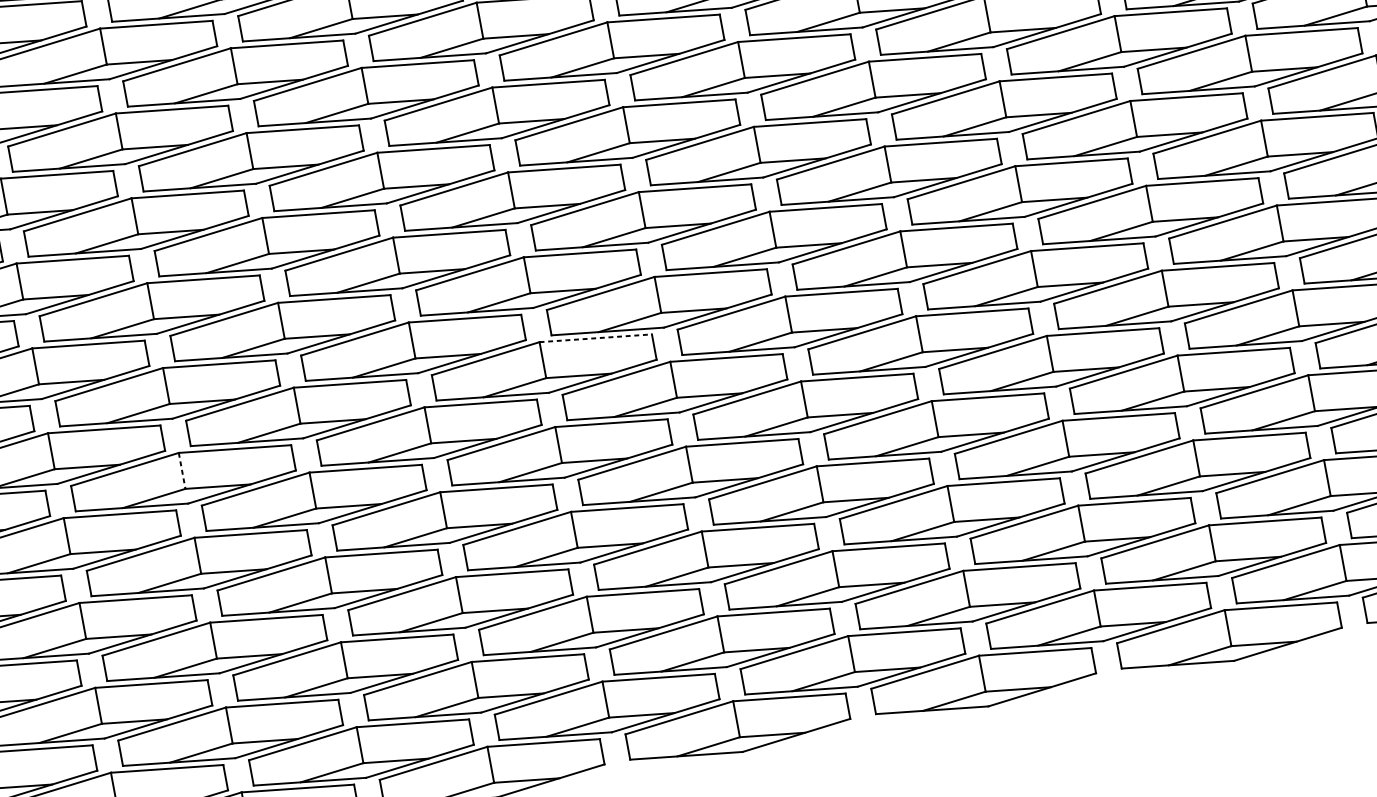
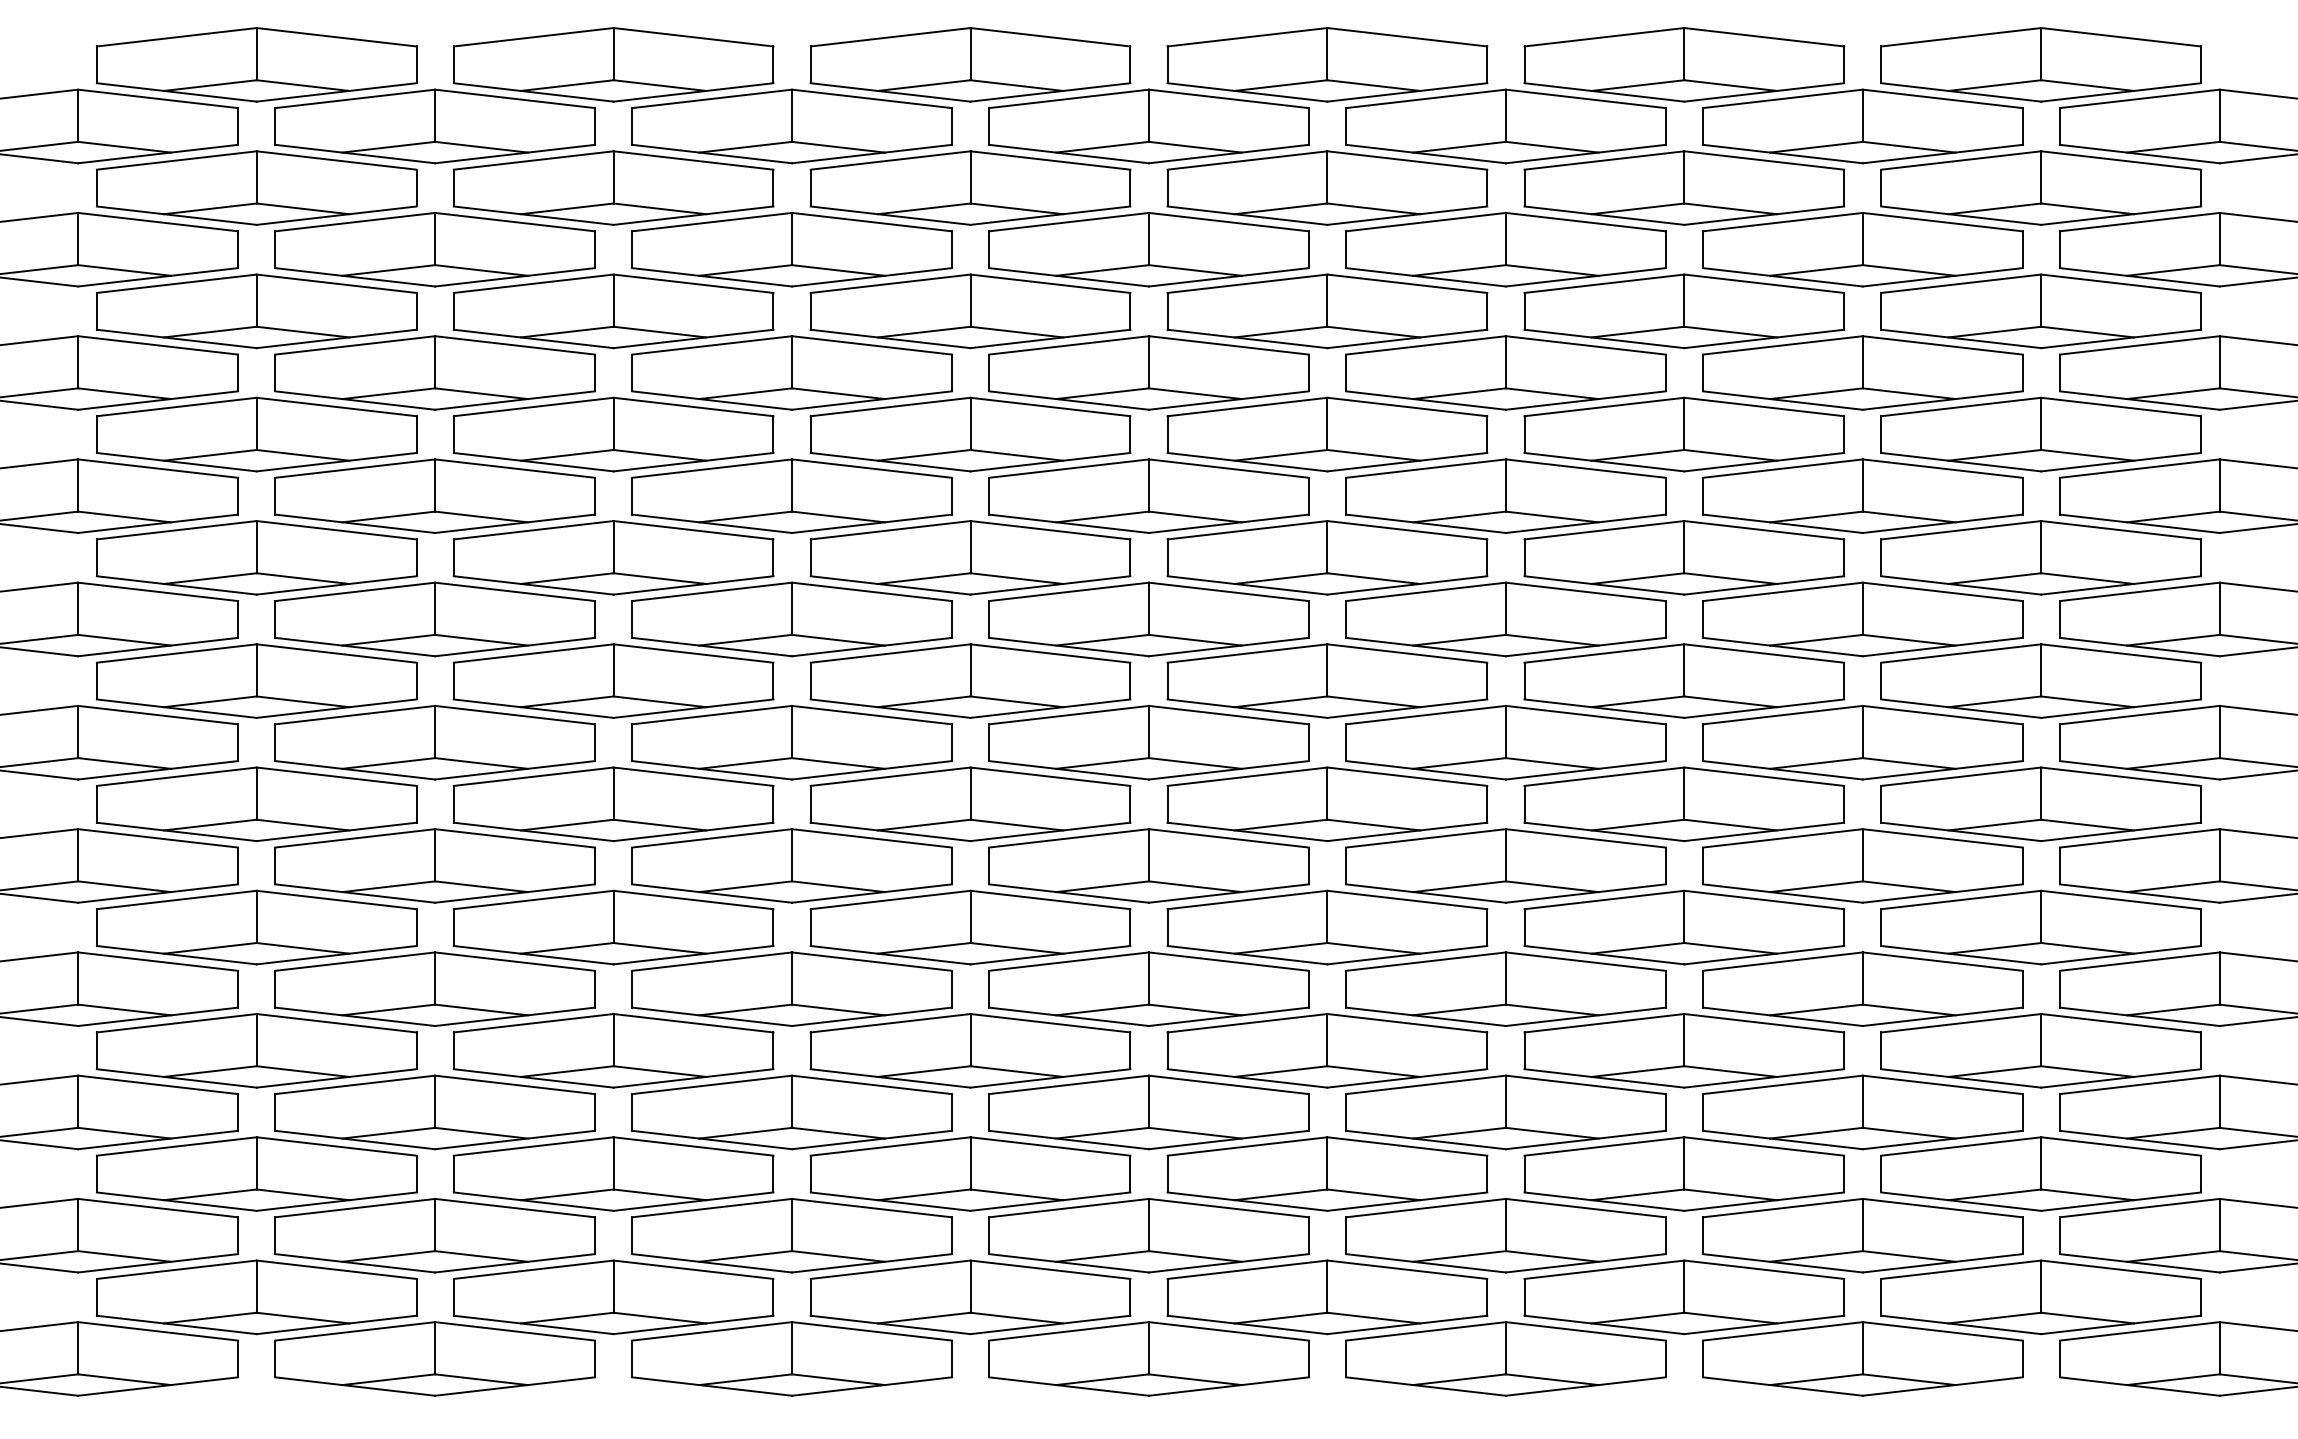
line: (595, 338) -> (1050, 776), dashed -> solid
line: (182, 471) -> (435, 855), dashed -> solid

